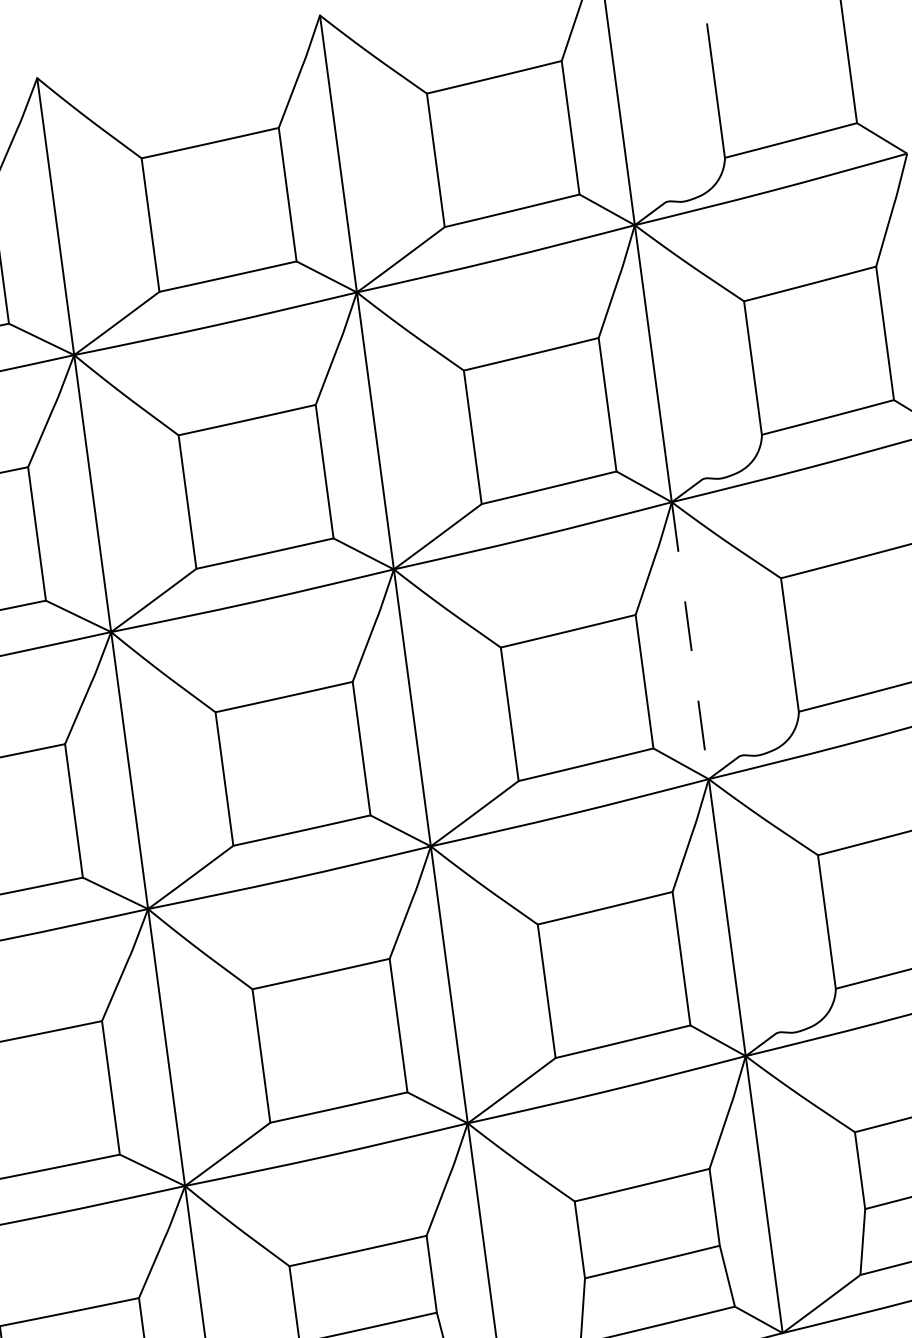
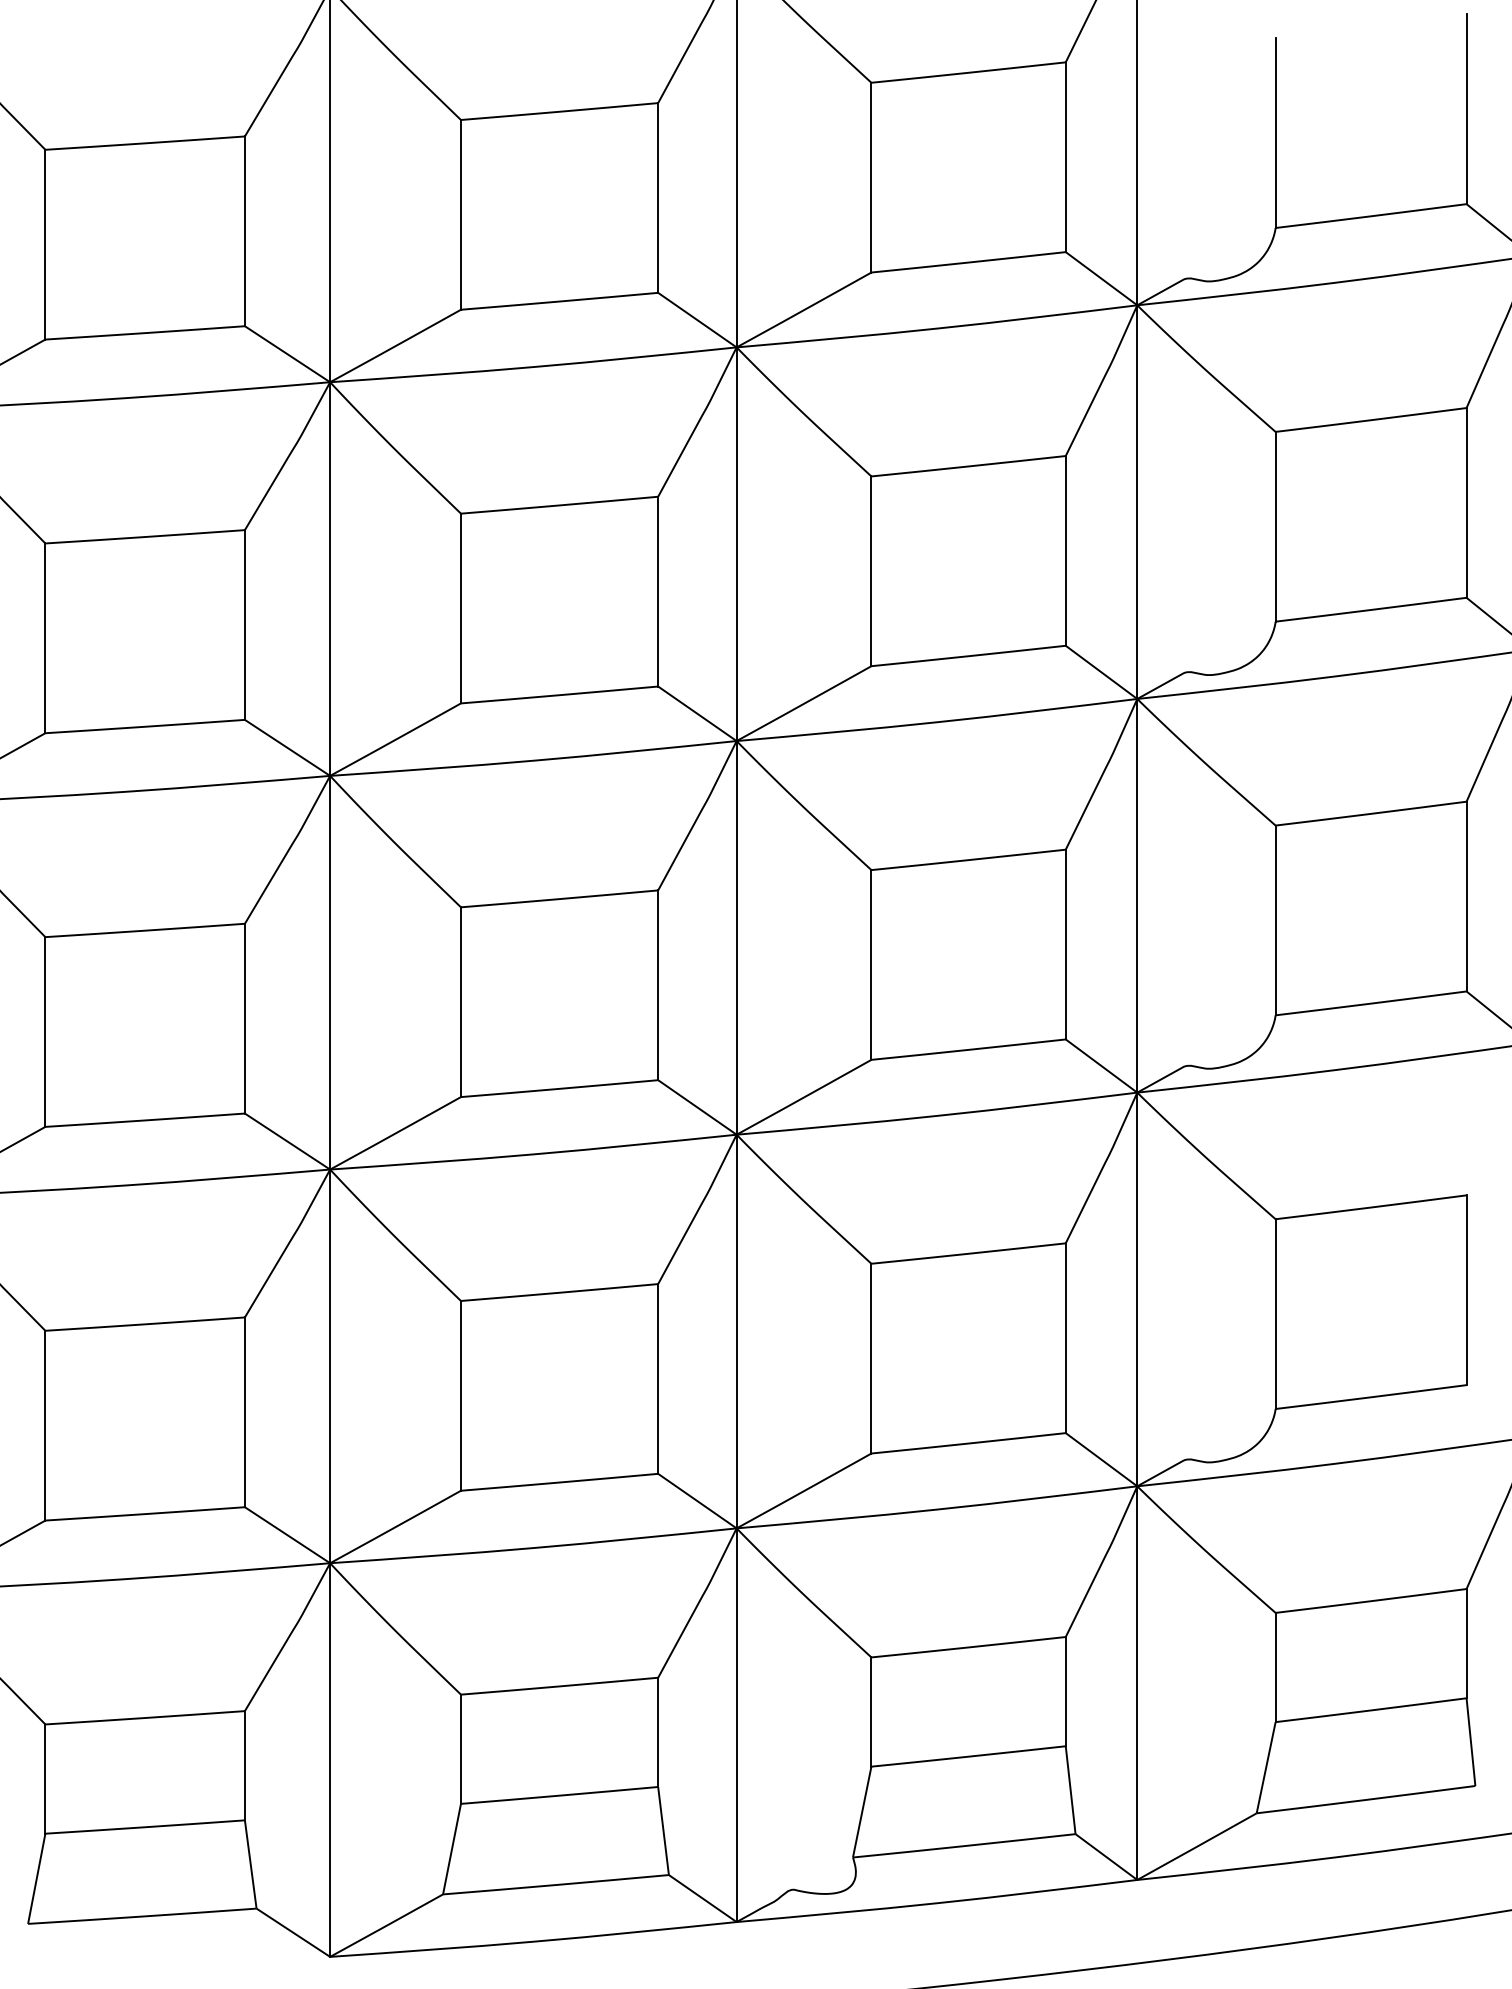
line: (690, 640) -> (1137, 895), dashed -> solid

